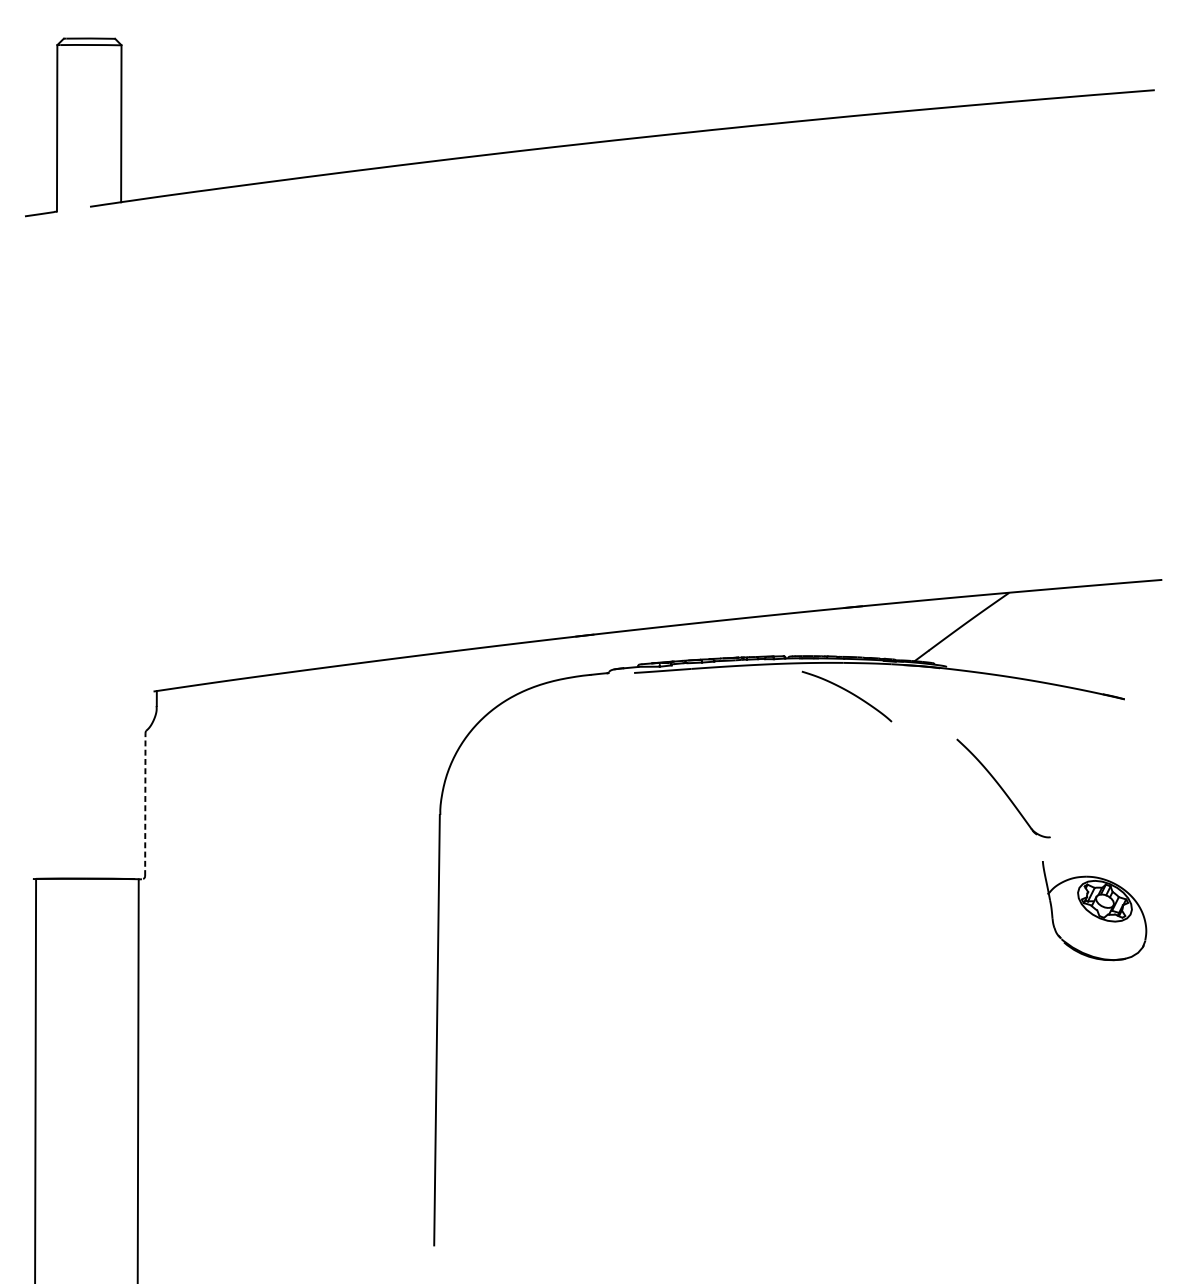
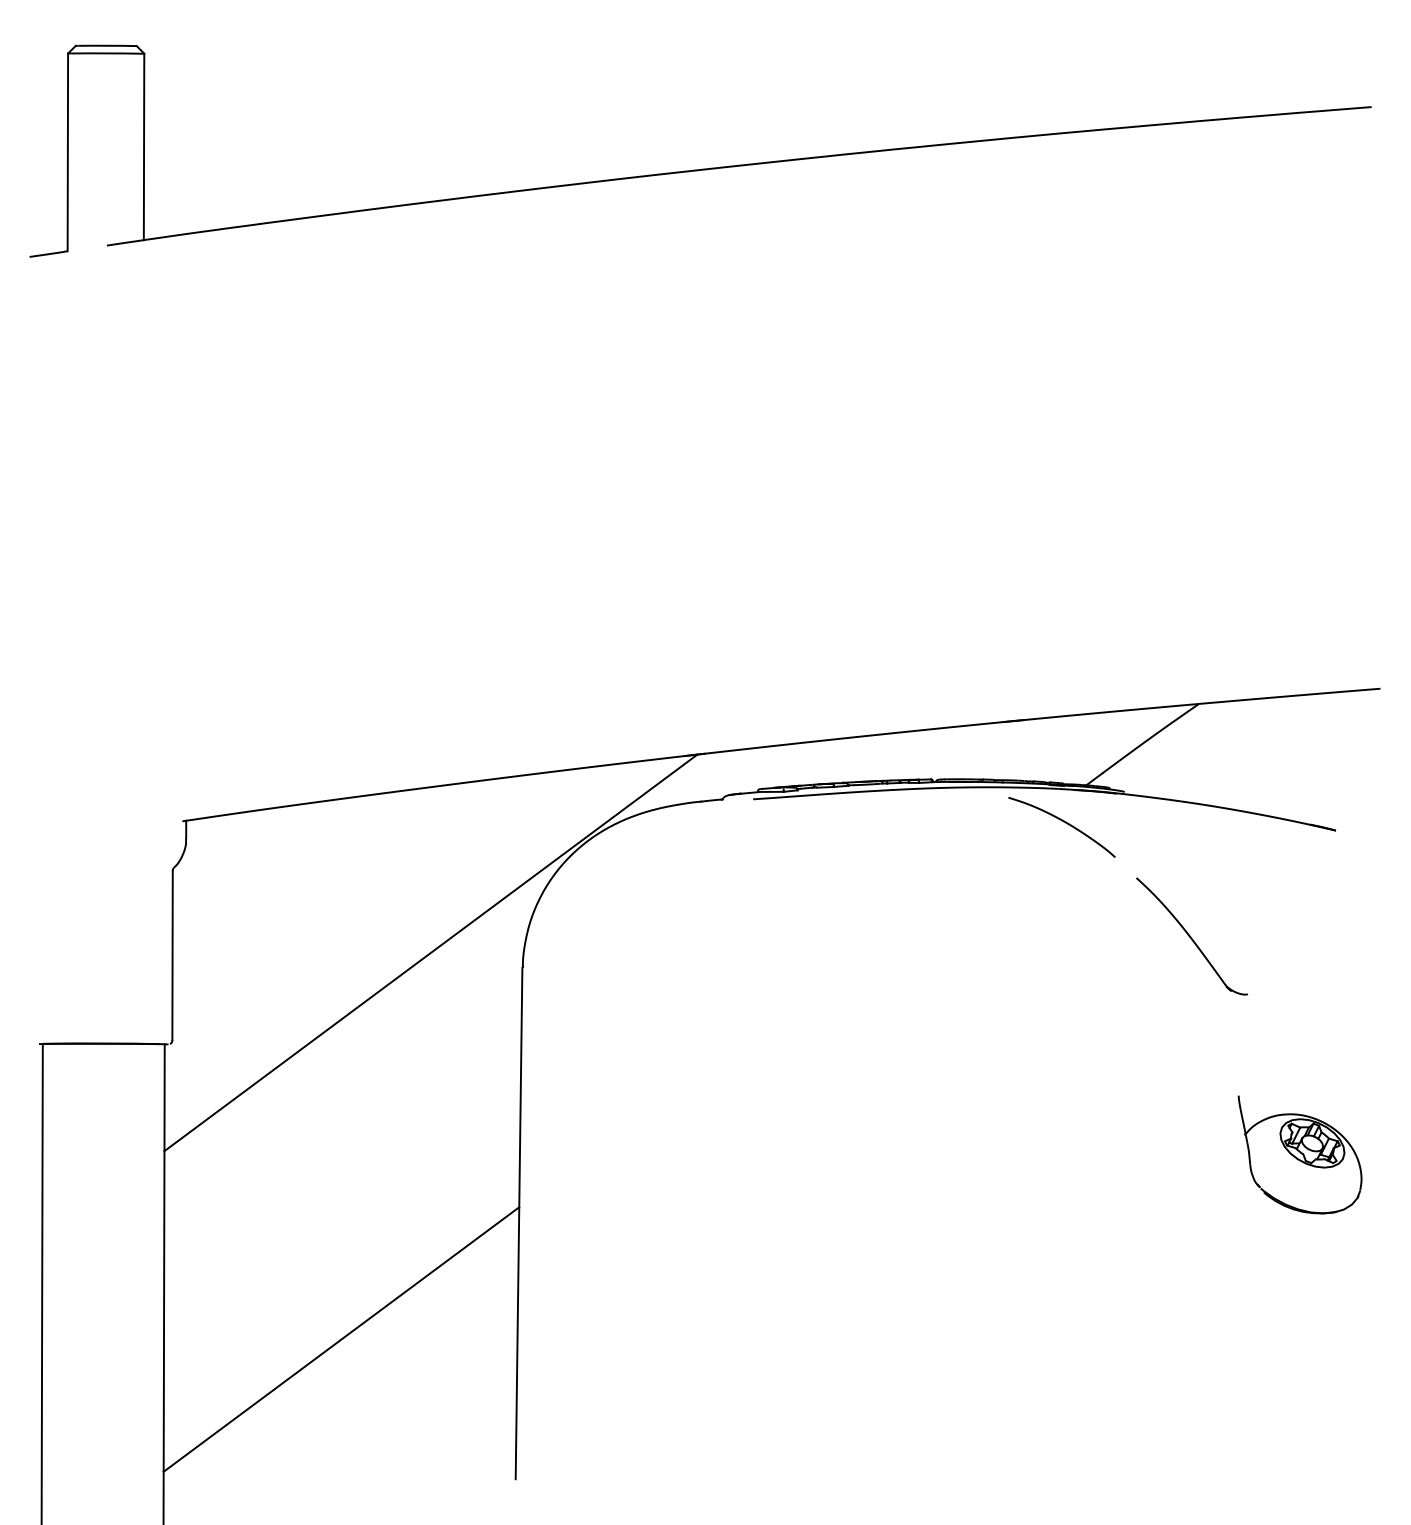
curve: (848, 692) -> (1063, 822), moved
line: (362, 801) -> (430, 952), added
line: (145, 804) -> (172, 955), dashed -> solid
part: (1094, 910) -> (1299, 1154), moved
line: (287, 1127) -> (341, 1339), added

